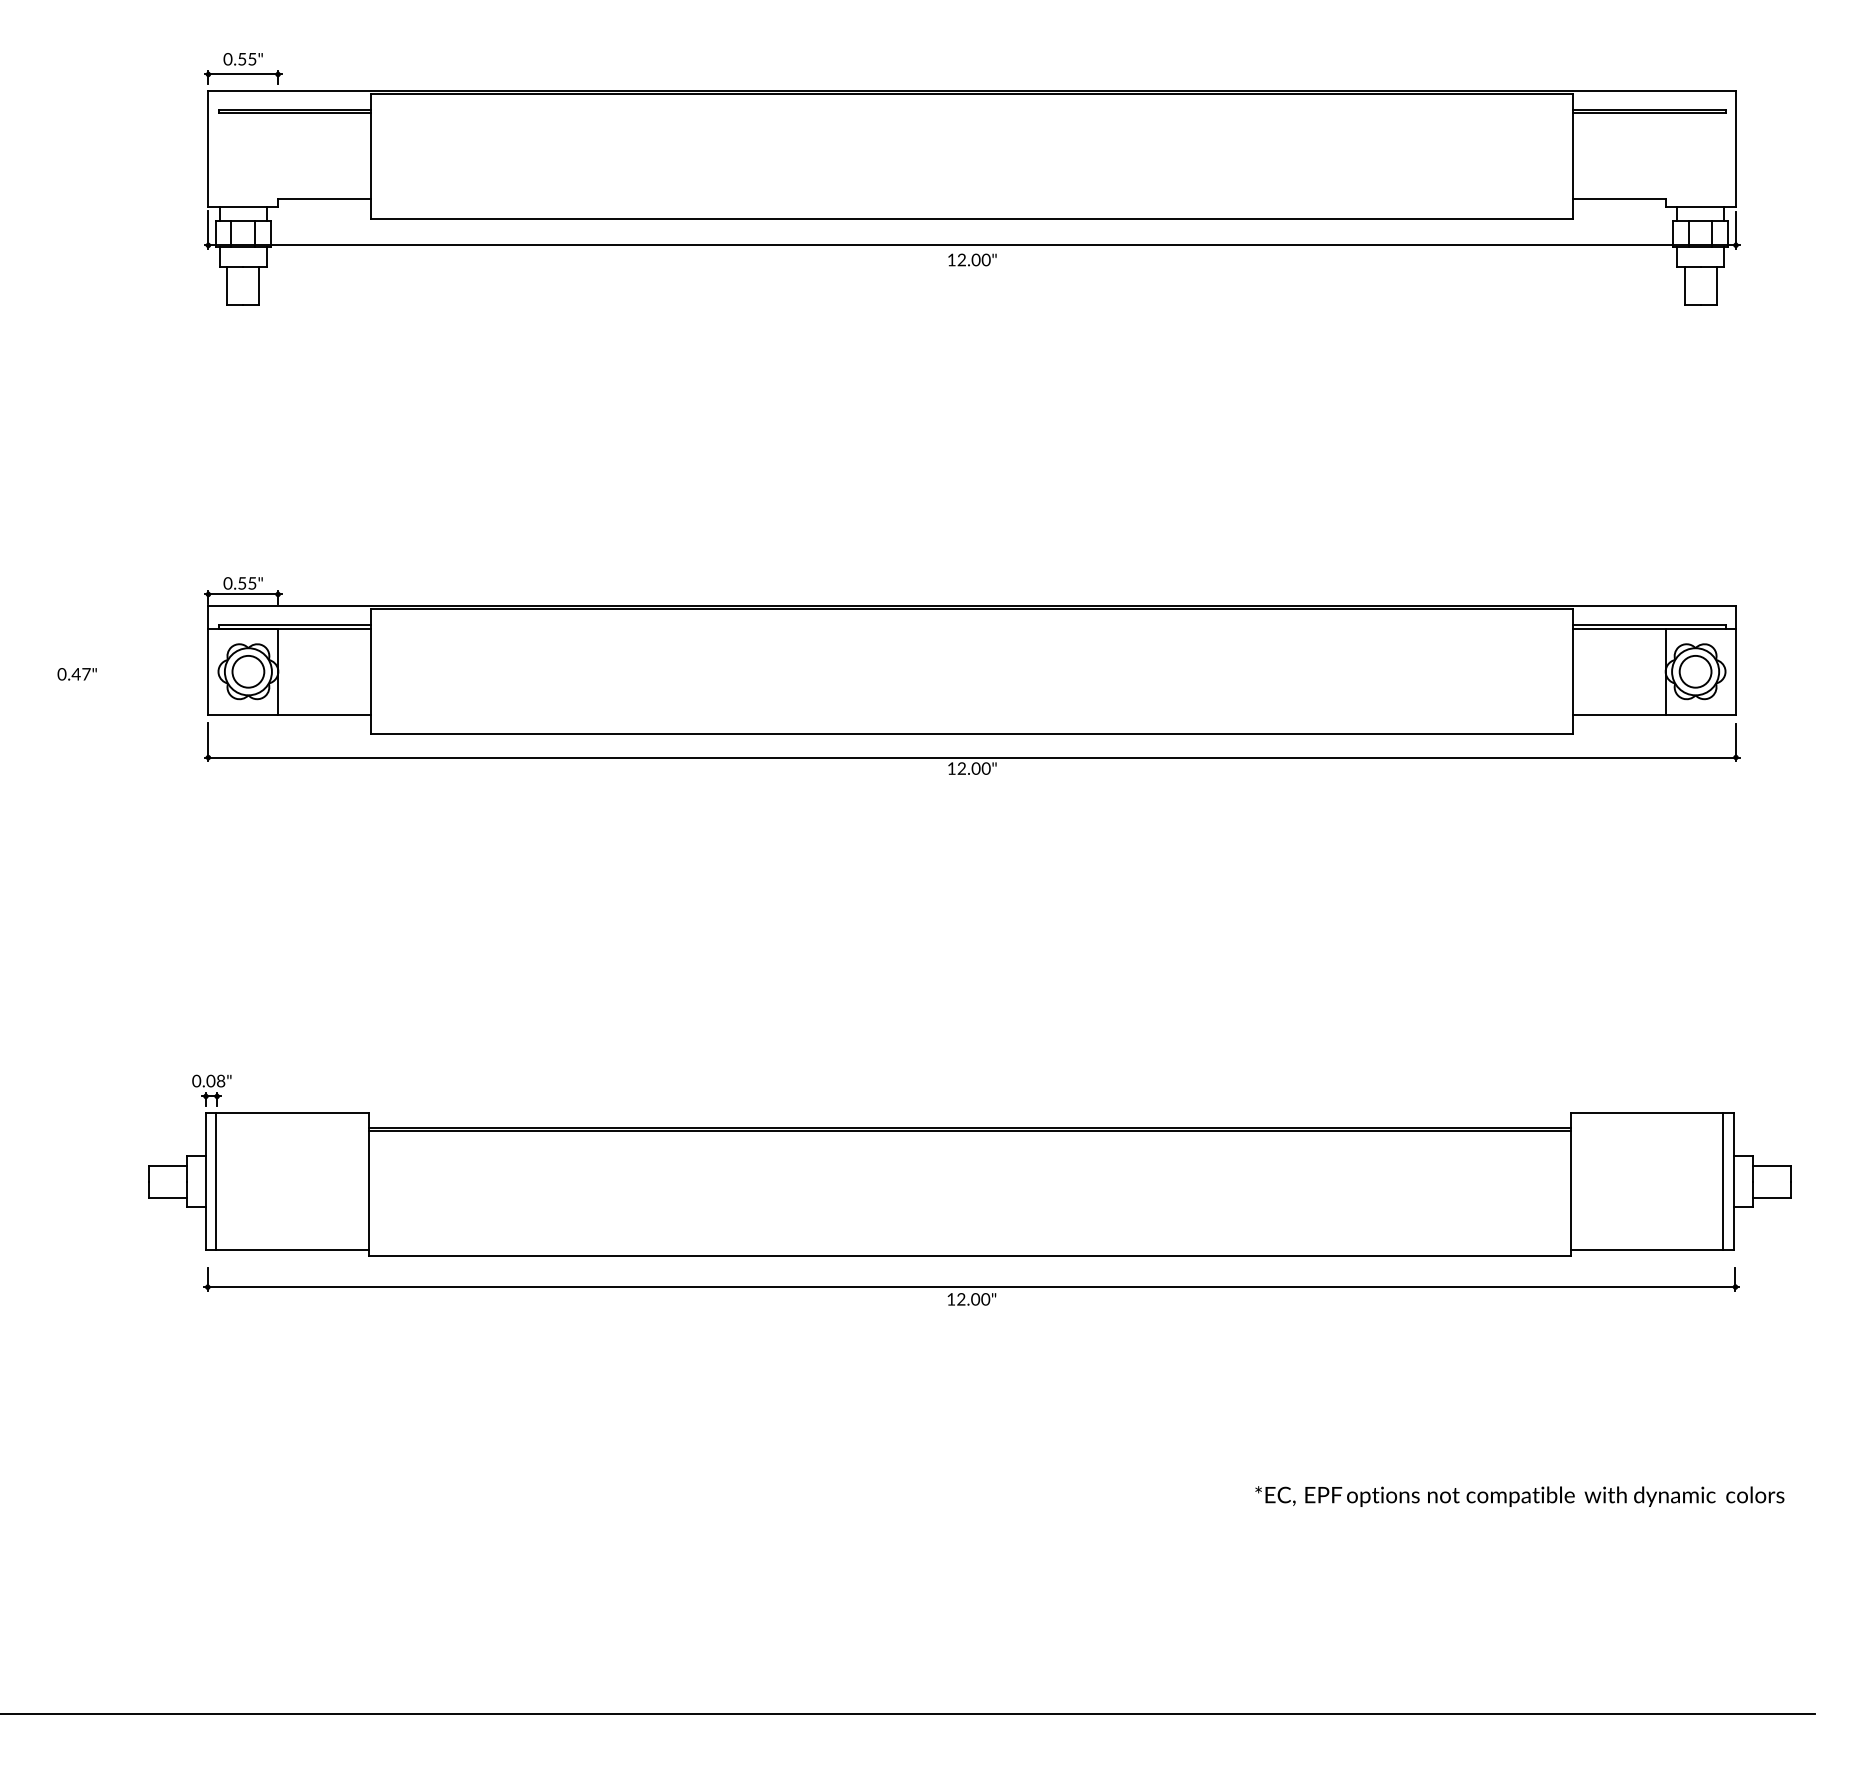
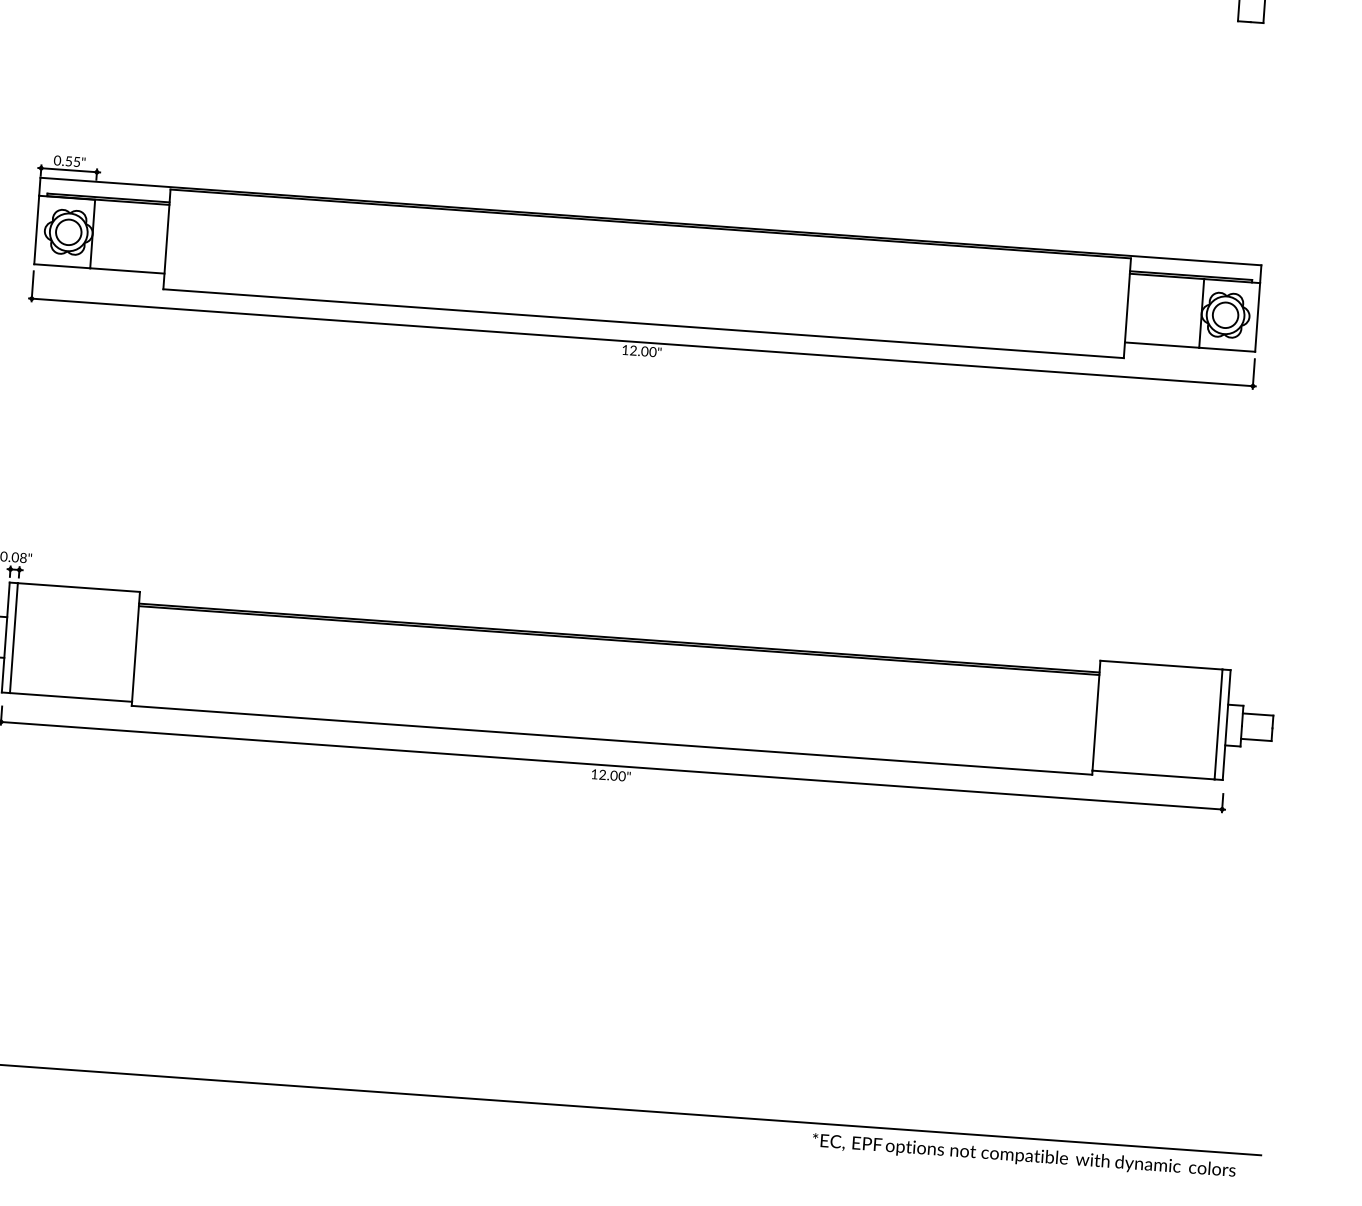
text: (1519, 1496) -> (1023, 1156), moved

